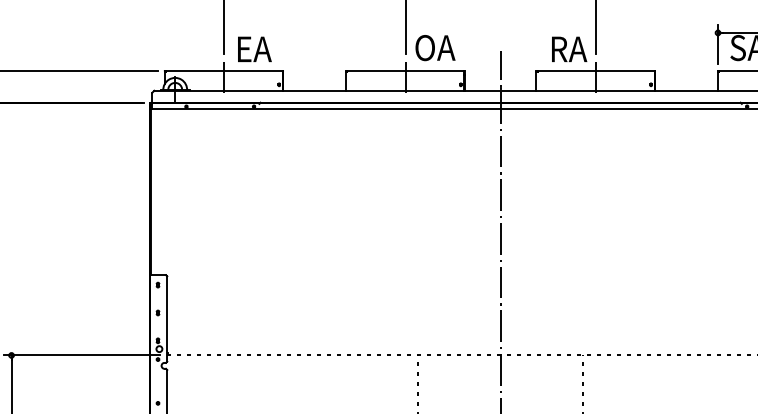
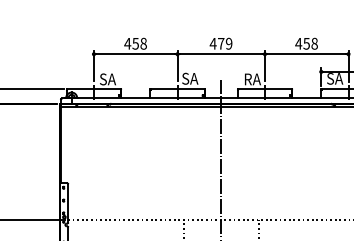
text: (435, 47) -> (191, 78), OA -> SA
text: (253, 49) -> (107, 79), EA -> SA

